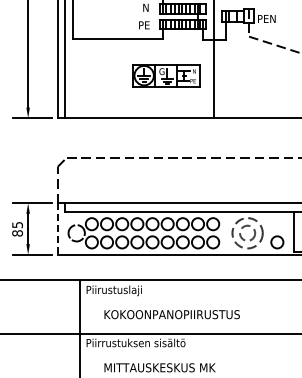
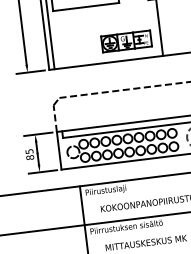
part: (166, 75) -> (126, 41), moved
line: (57, 228) -> (58, 150), dashed -> solid

